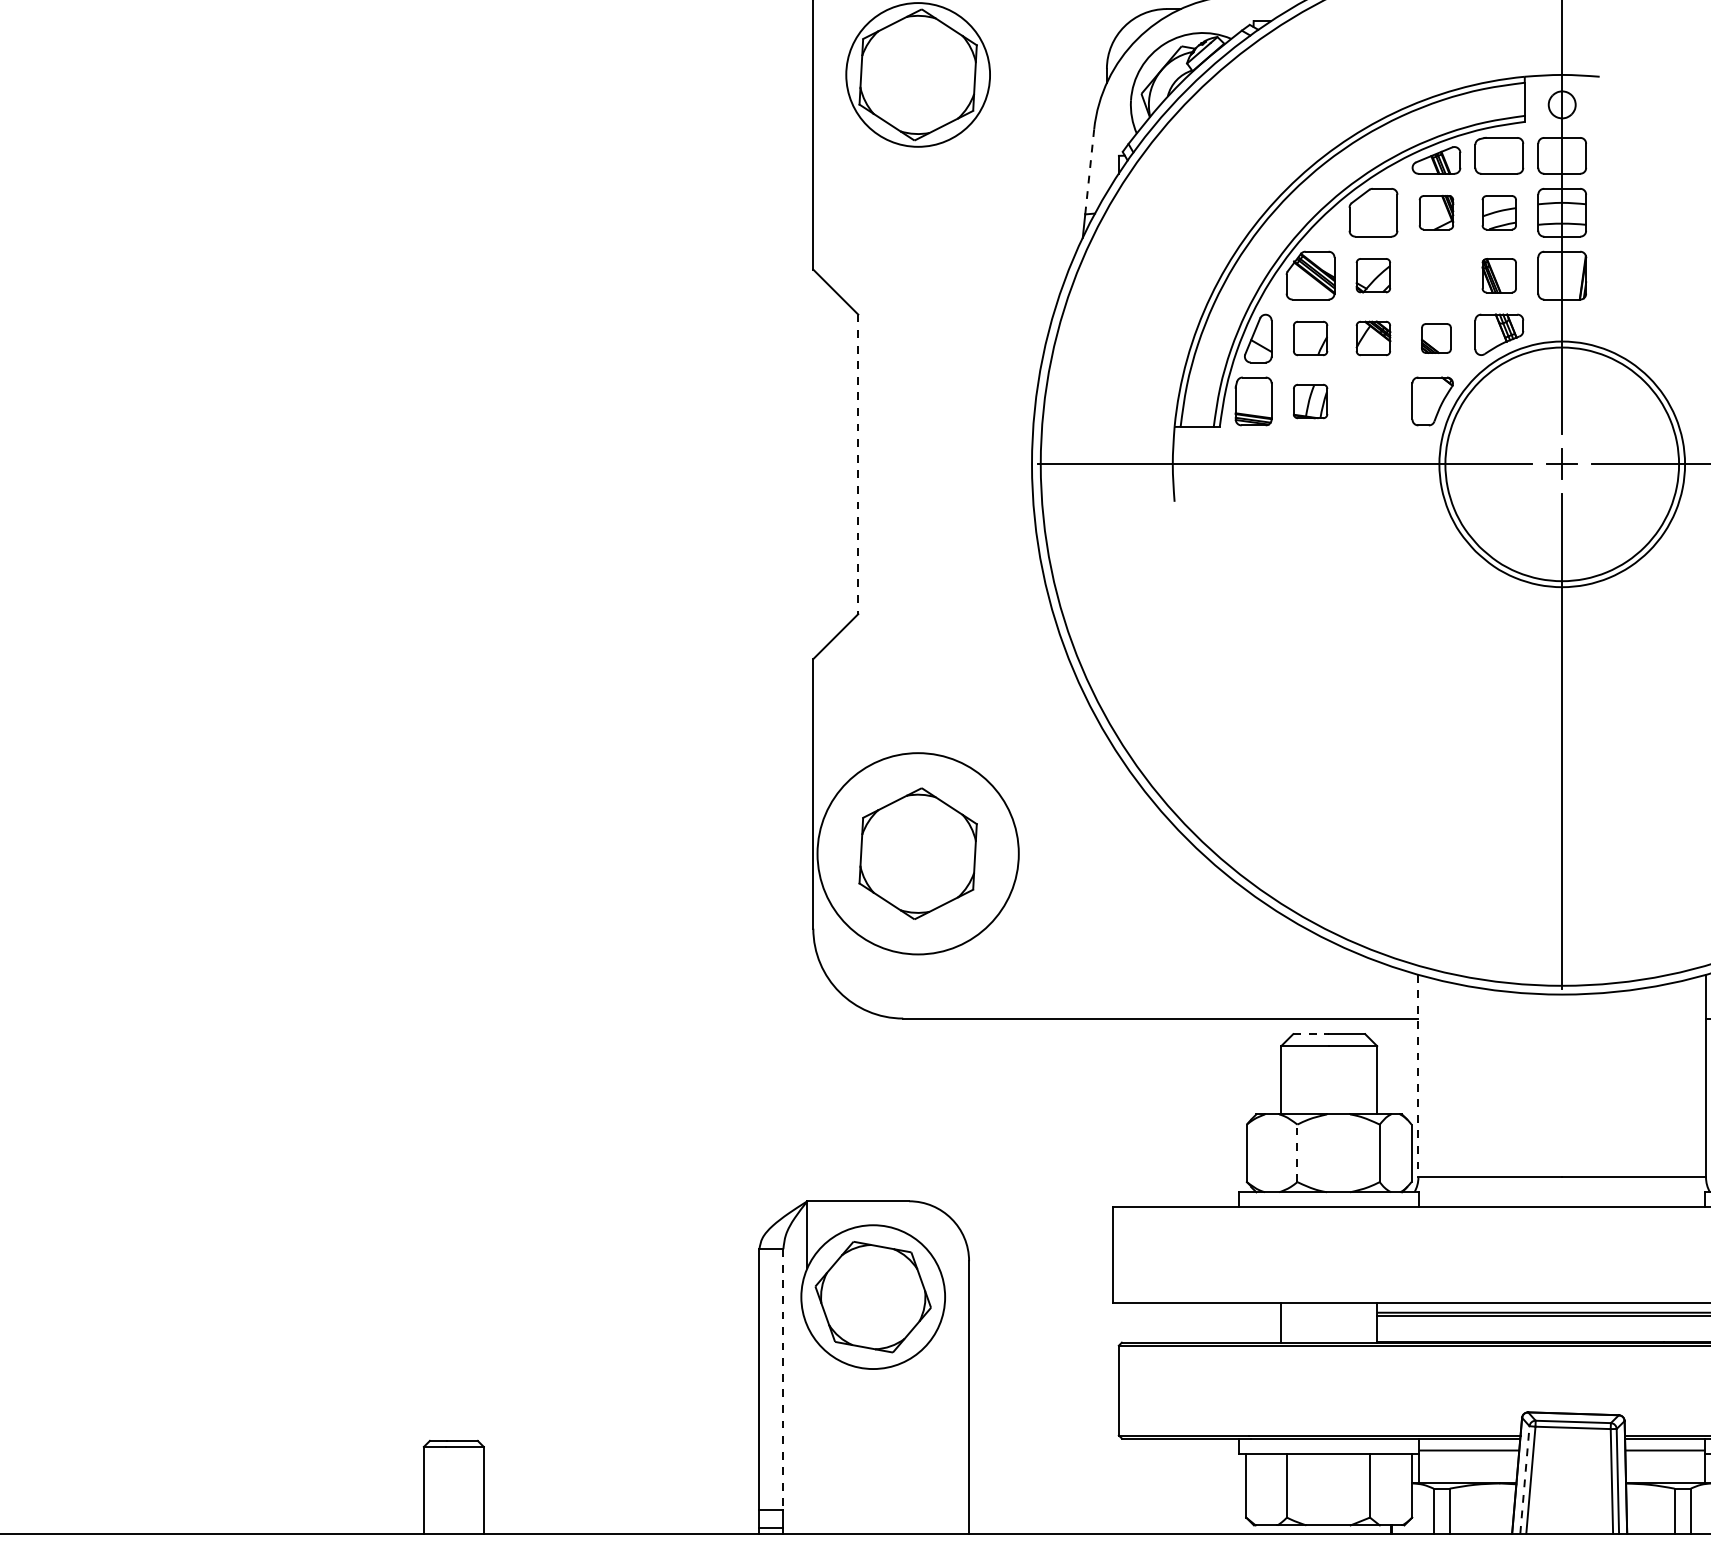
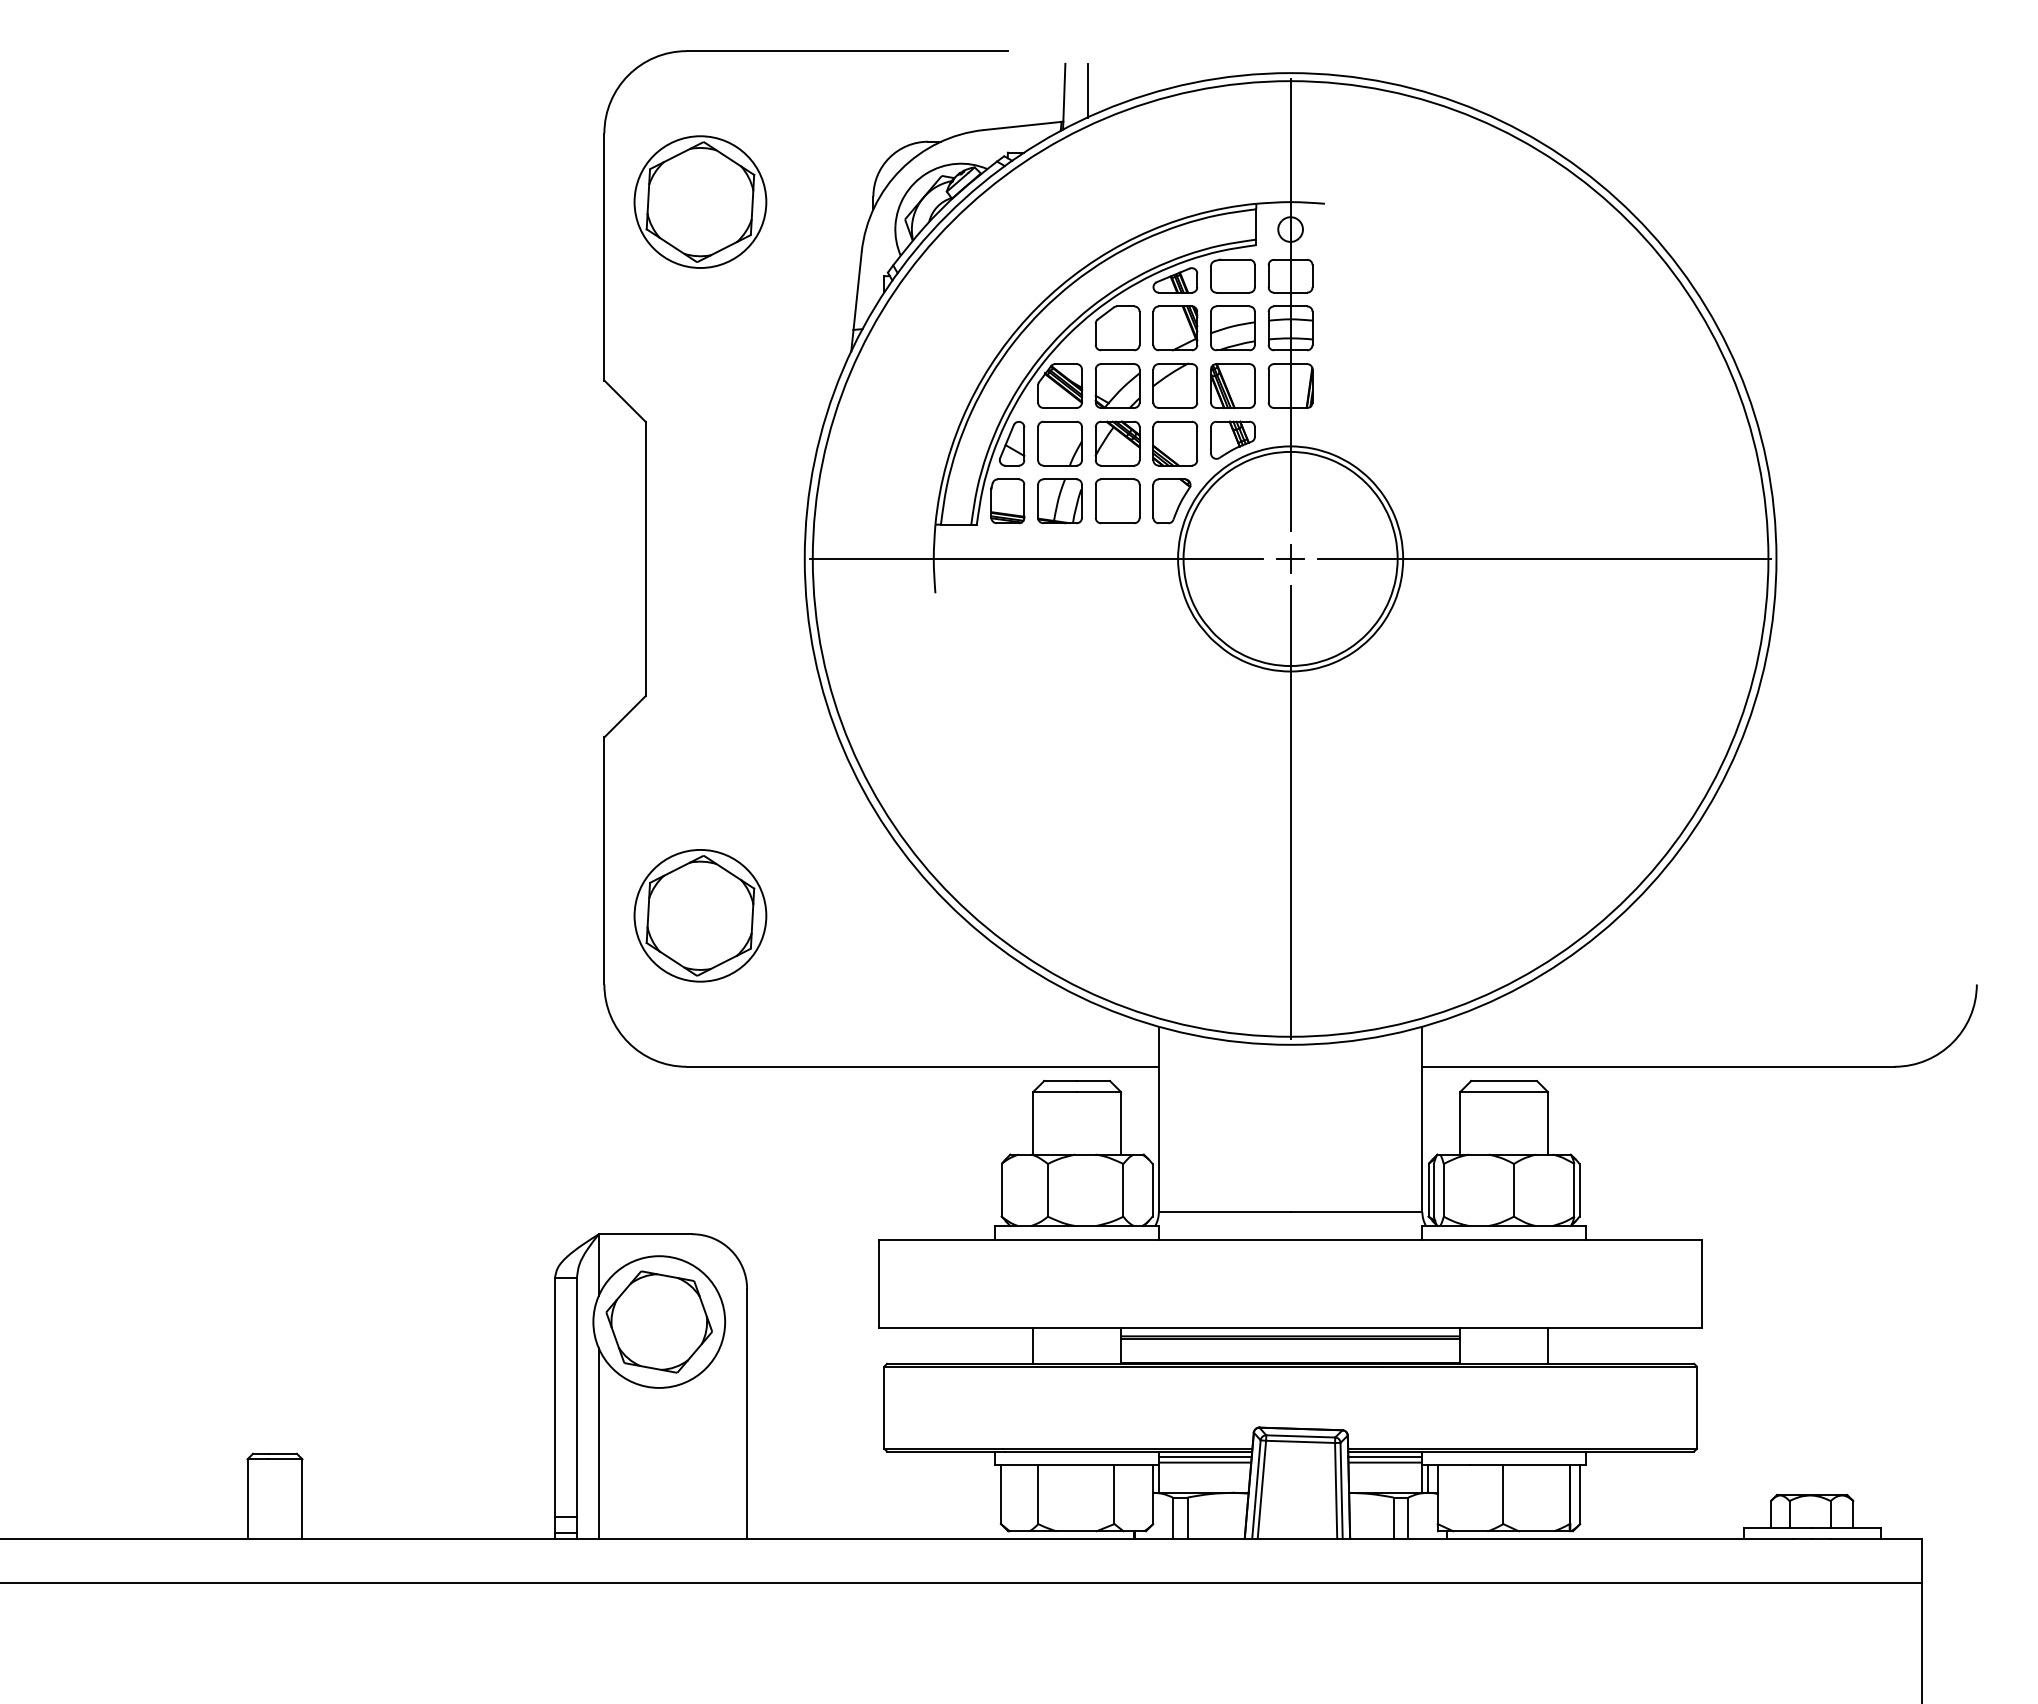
line: (1089, 171) -> (857, 290), dashed -> solid
part: (1436, 212) -> (1175, 328), size x1.43
part: (1498, 212) -> (1232, 328), size x1.43
part: (1373, 275) -> (1117, 385), size x1.43
part: (1436, 275) -> (1175, 385), added
part: (1498, 276) -> (1232, 386), size x1.43
part: (1310, 338) -> (1059, 443), size x1.43
part: (1373, 338) -> (1117, 443), size x1.43
part: (1436, 338) -> (1175, 443), size x1.67
part: (1310, 401) -> (1059, 501), size x1.43
part: (1373, 401) -> (1117, 501), added
line: (858, 464) -> (645, 559), dashed -> solid
circle: (918, 853) -> (700, 915), size x0.71
line: (1311, 1034) -> (1060, 1081), dashed -> solid
line: (1418, 1076) -> (1158, 1119), dashed -> solid
line: (1296, 1152) -> (1047, 1189), dashed -> solid
line: (782, 1379) -> (576, 1397), dashed -> solid
line: (806, 1429) -> (598, 1443), added
line: (1469, 1444) -> (1205, 1457), added
line: (1664, 1444) -> (1384, 1457), added
line: (1524, 1479) -> (1256, 1489), dashed -> solid

